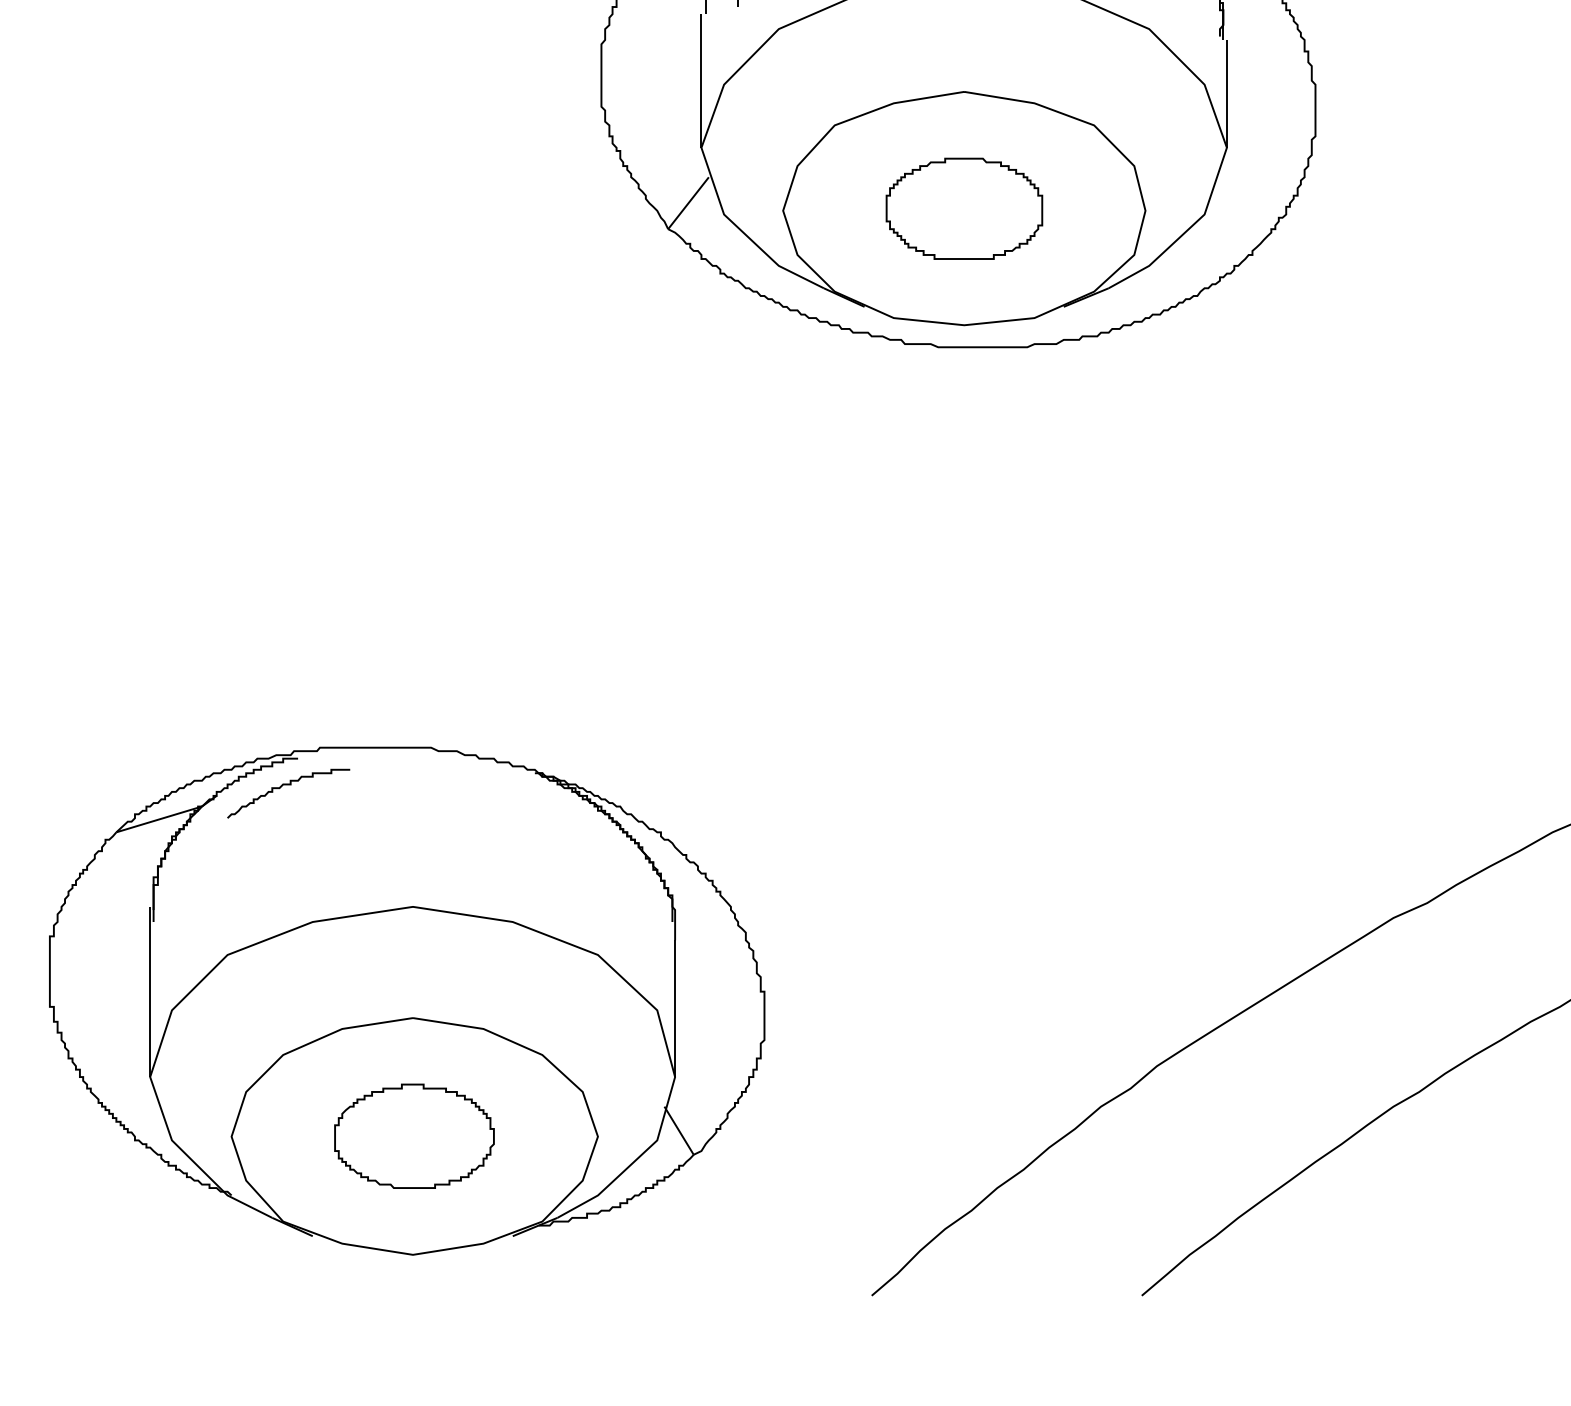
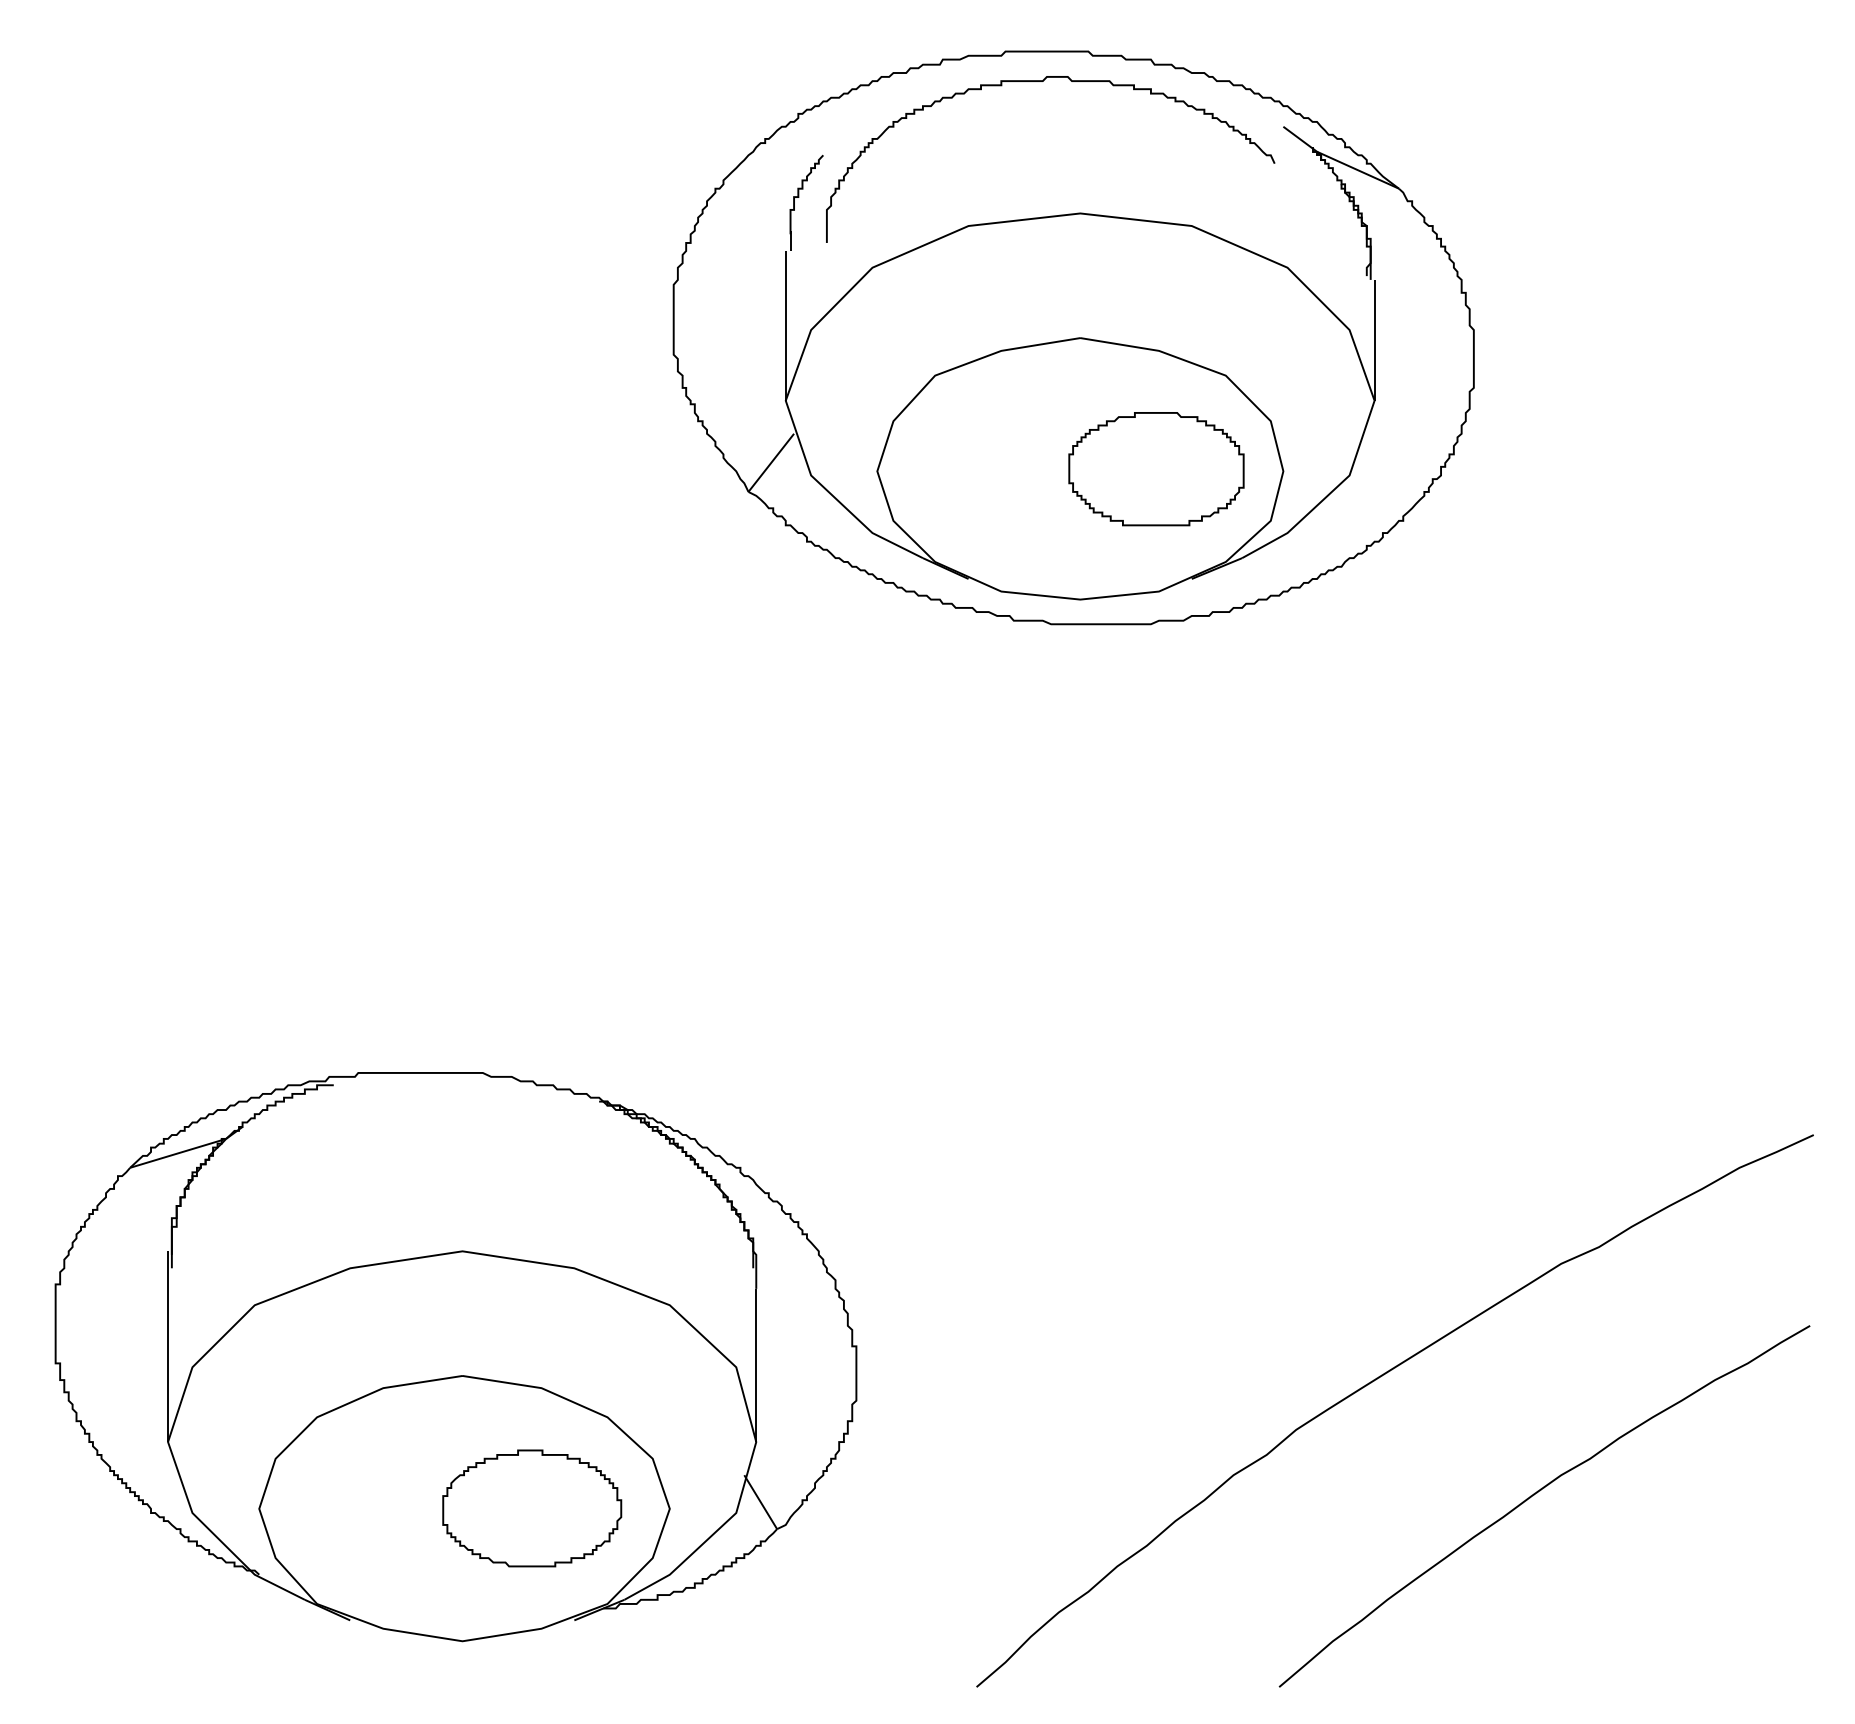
part: (964, 209) -> (1156, 469), moved
curve: (288, 785) -> (323, 1115), removed
part: (414, 1136) -> (532, 1508), moved

